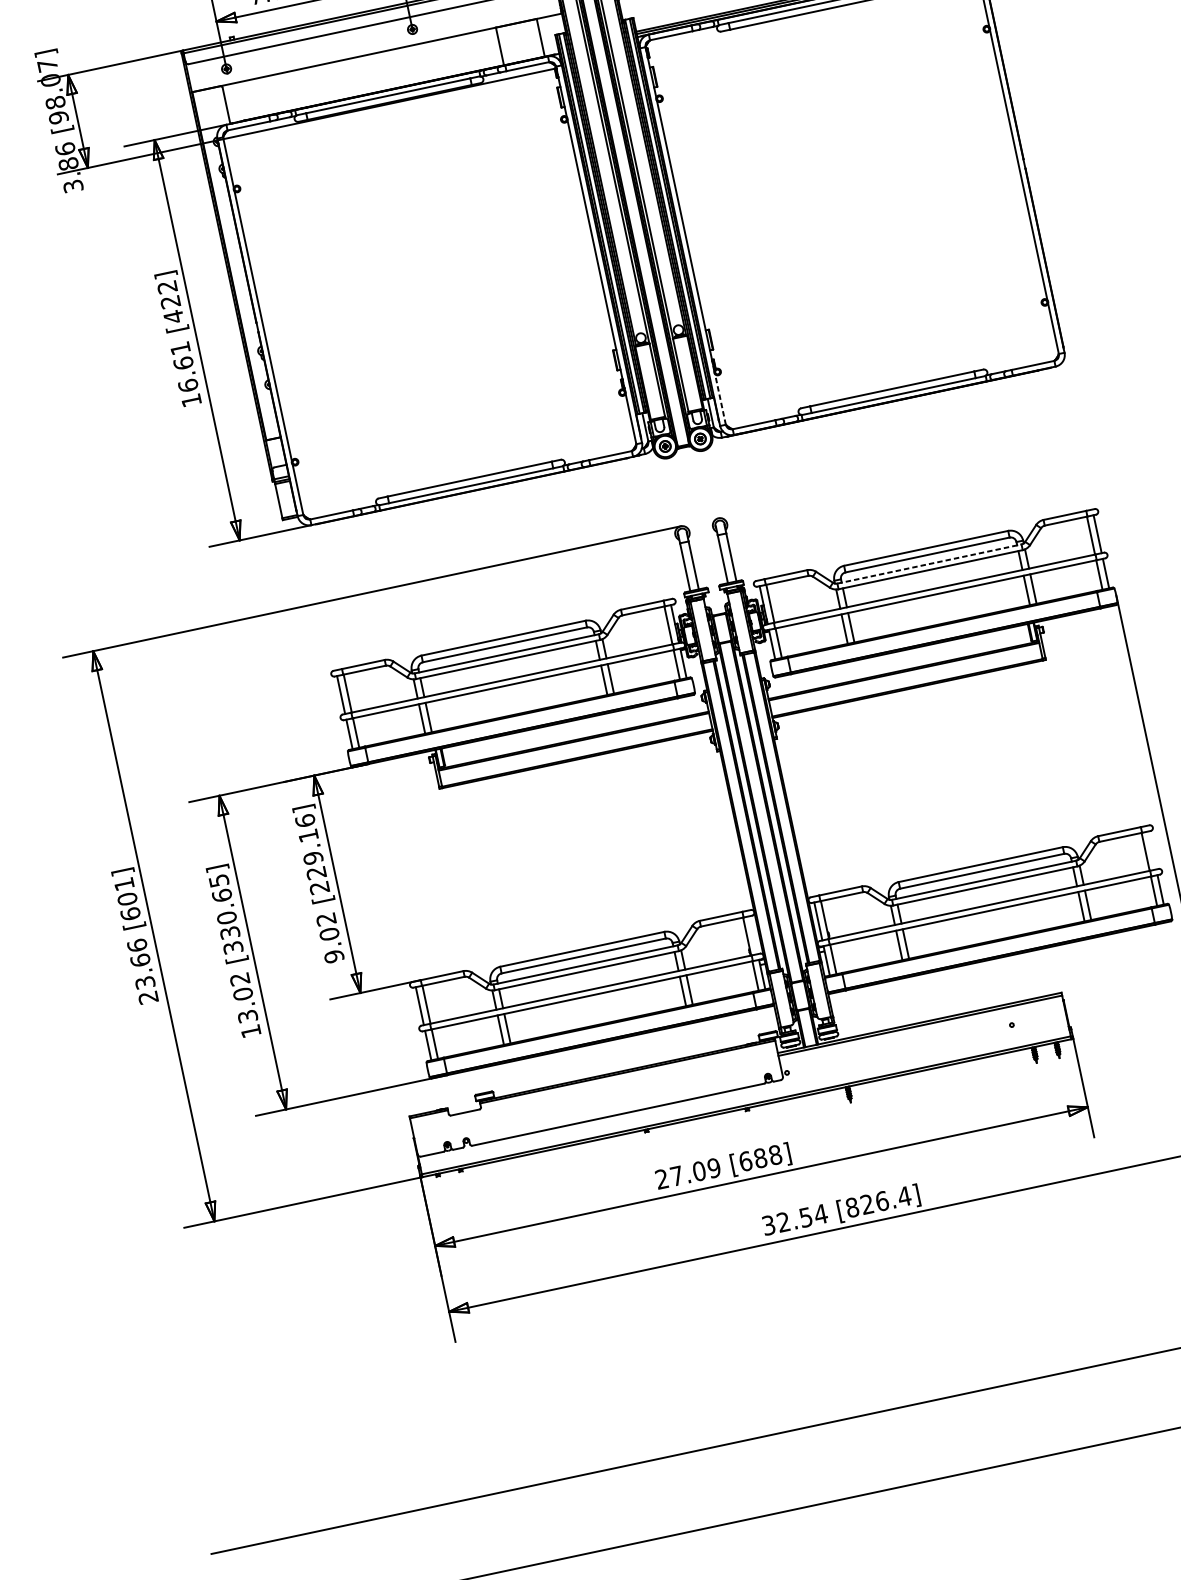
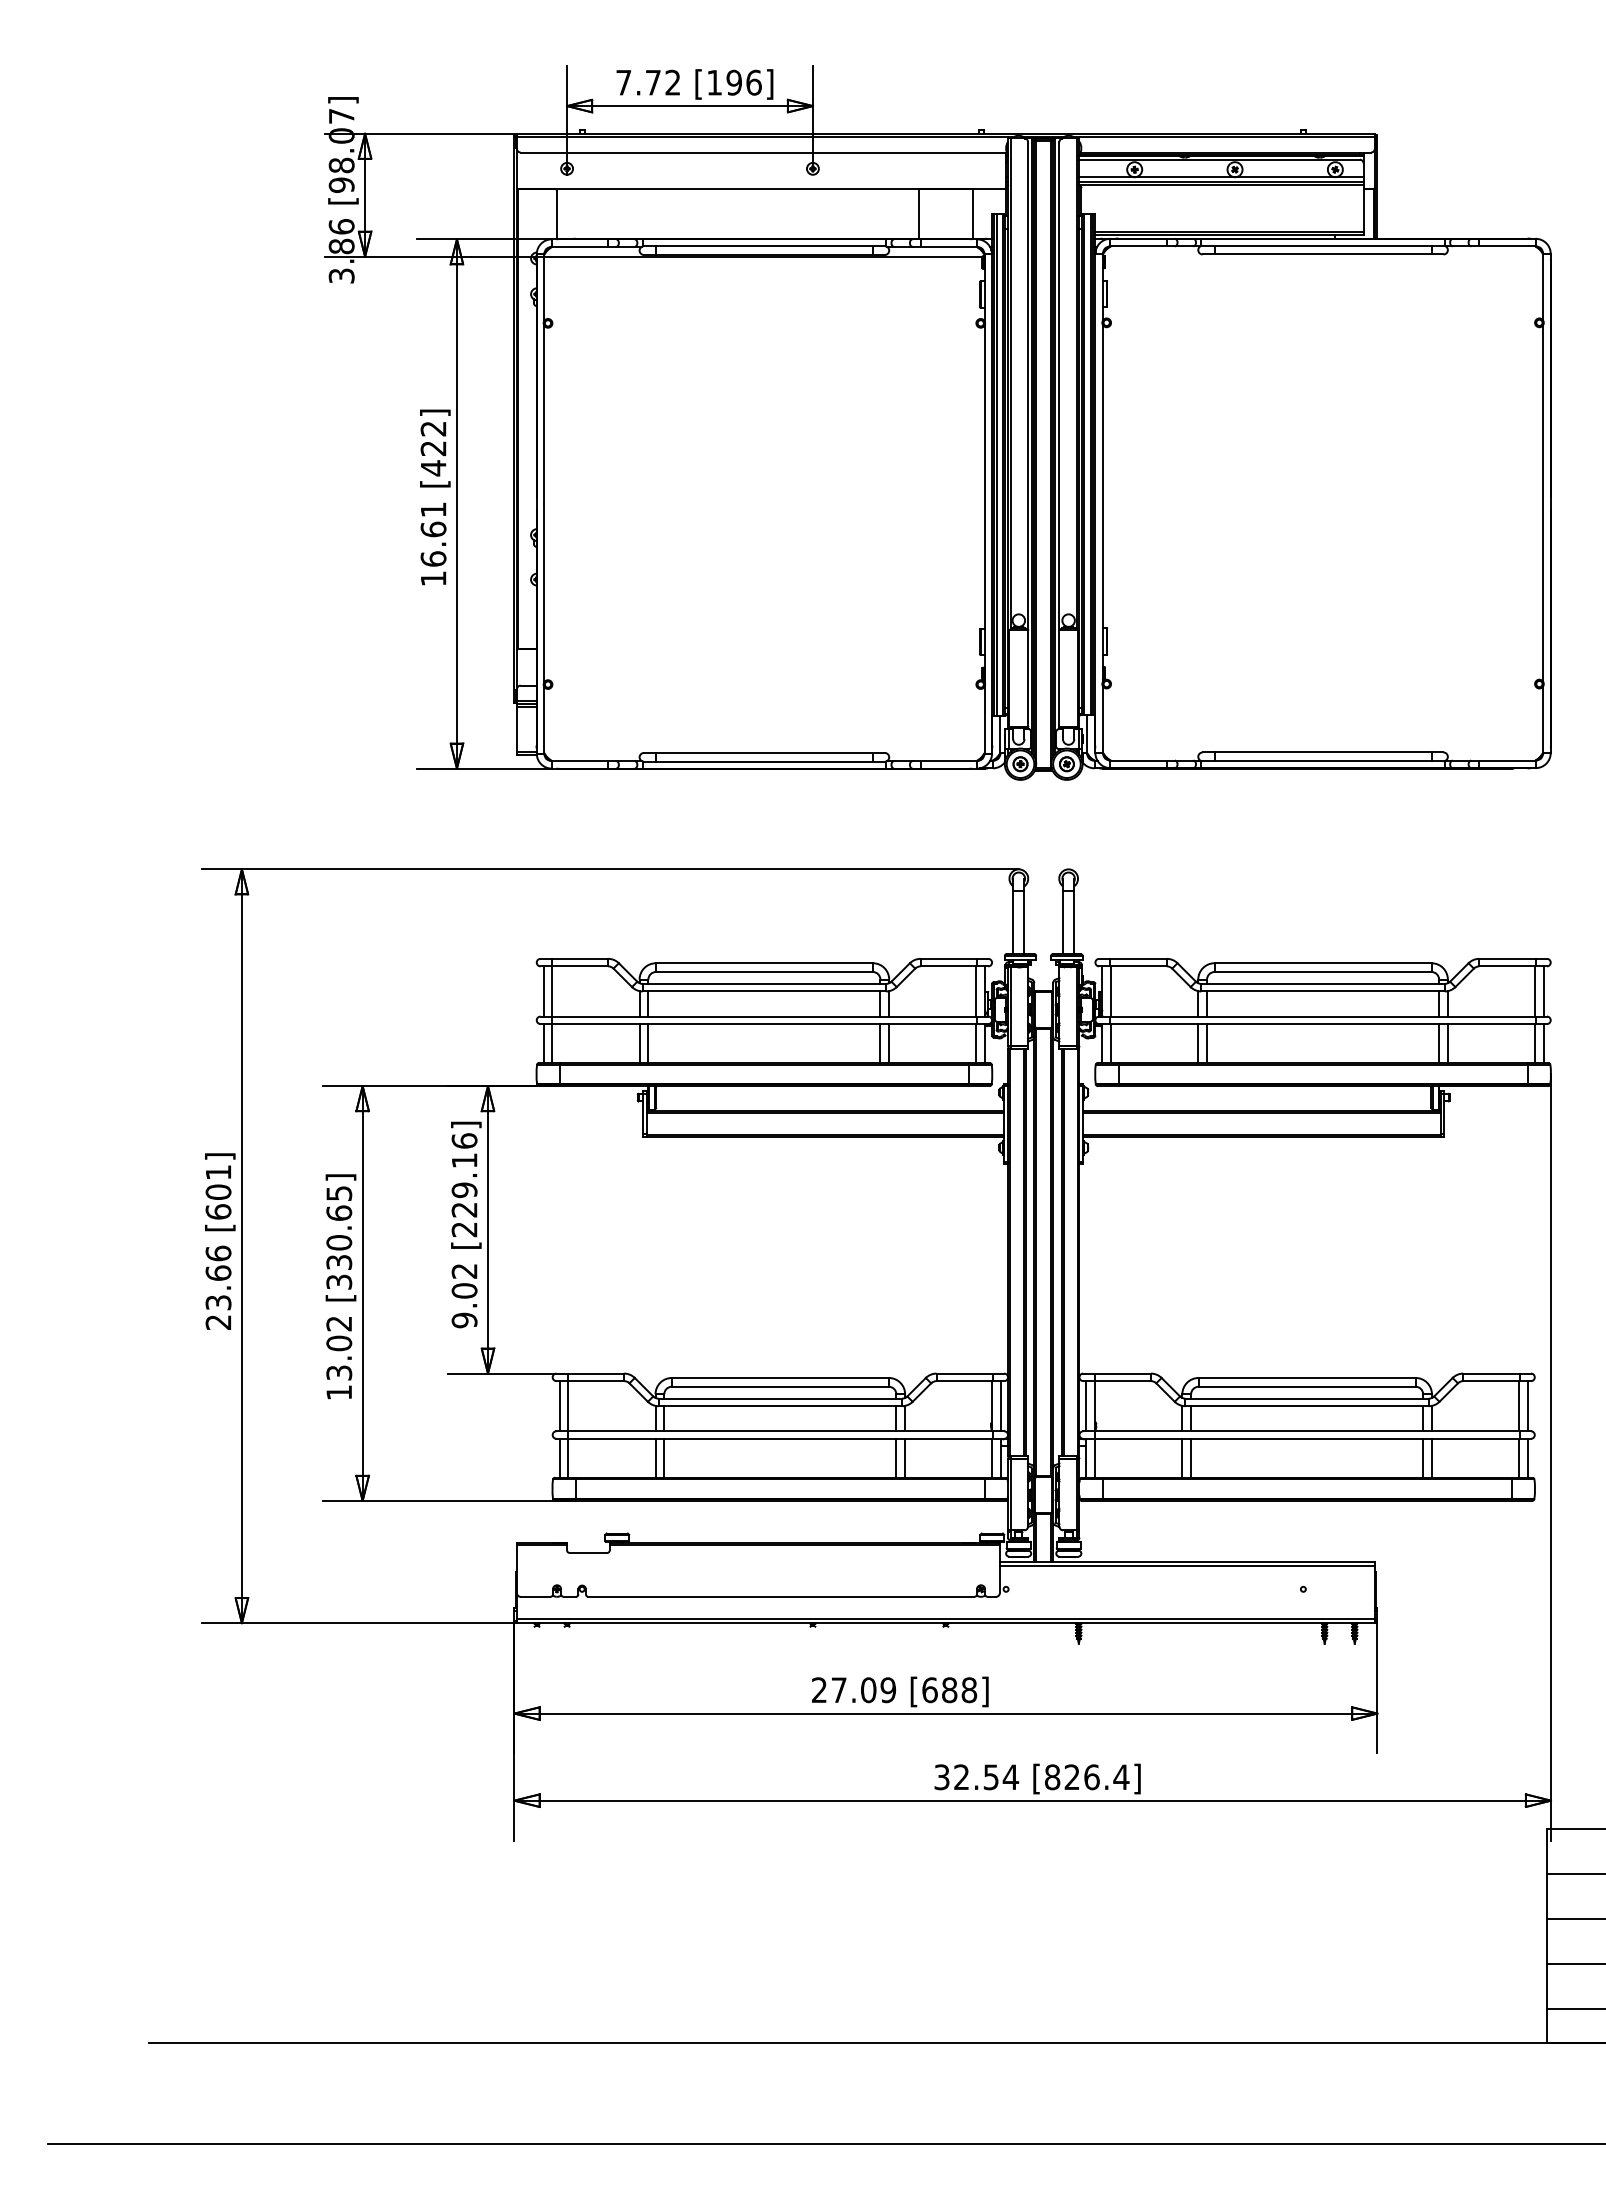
line: (720, 399) -> (1102, 719), dashed -> solid
line: (929, 563) -> (1323, 983), dashed -> solid
line: (1152, 850) -> (1527, 1406), added
line: (754, 935) -> (1001, 1406), added

